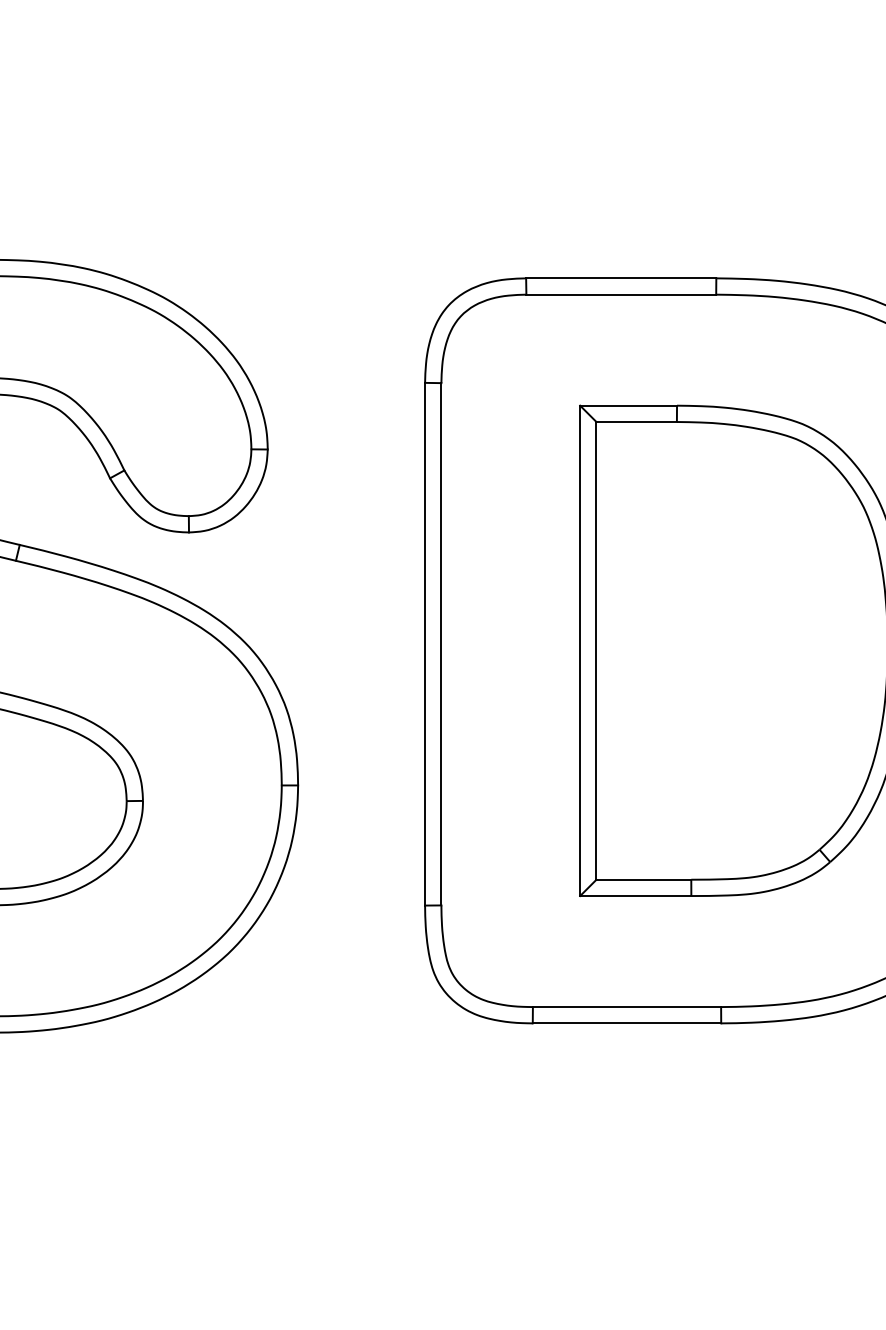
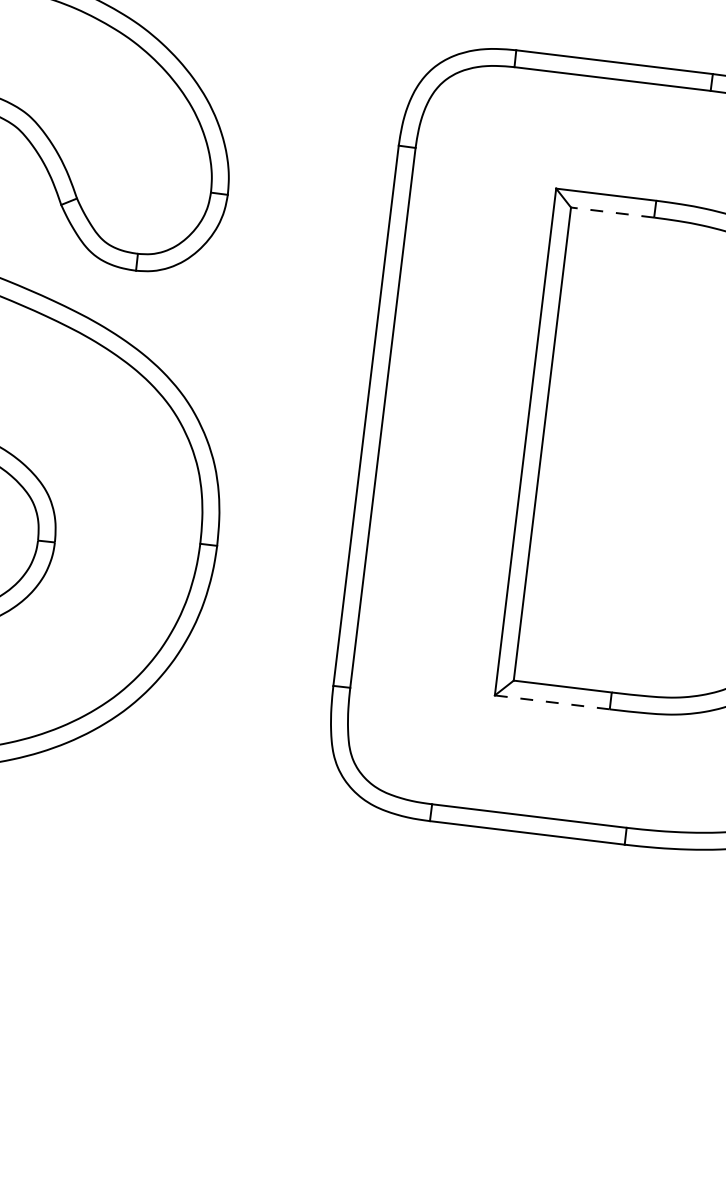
line: (636, 422) -> (612, 213), solid -> dashed
line: (635, 896) -> (552, 702), solid -> dashed

